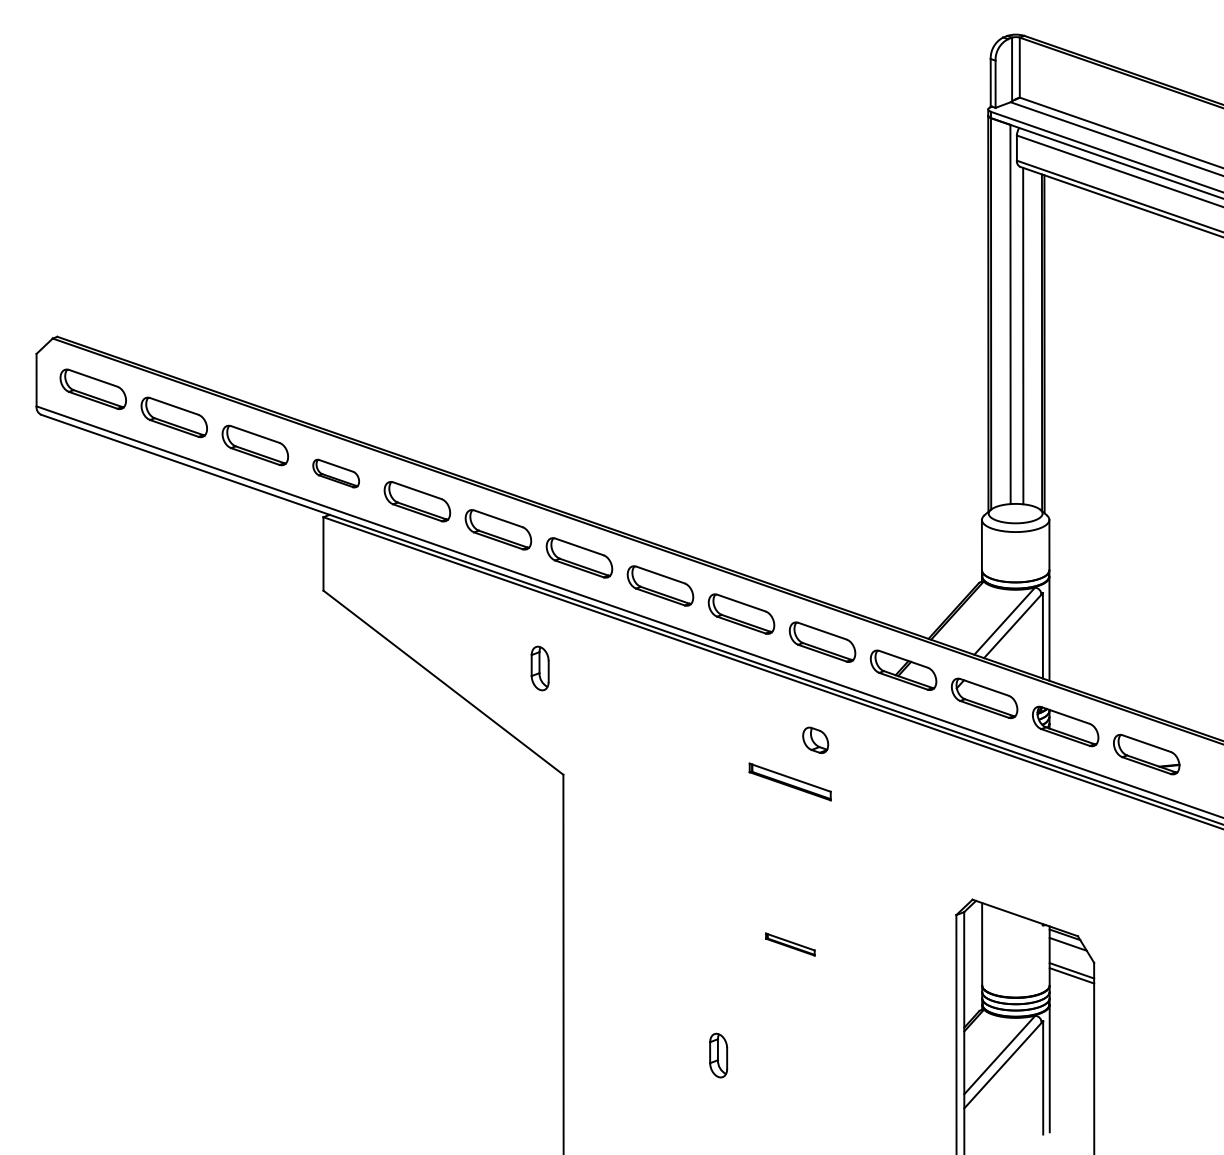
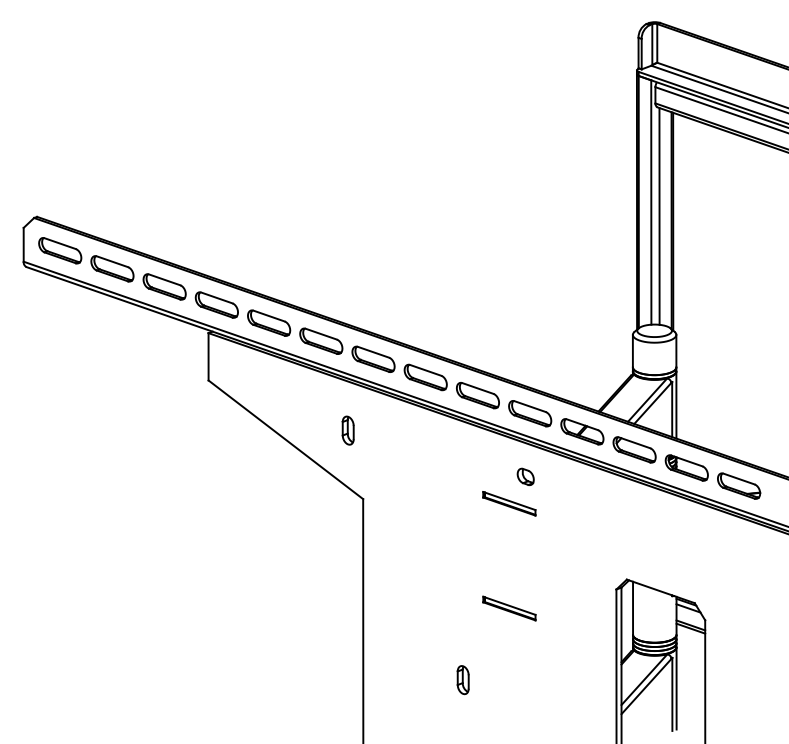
part: (335, 472) -> (216, 304), size x1.43
part: (790, 944) -> (509, 608), size x1.67

